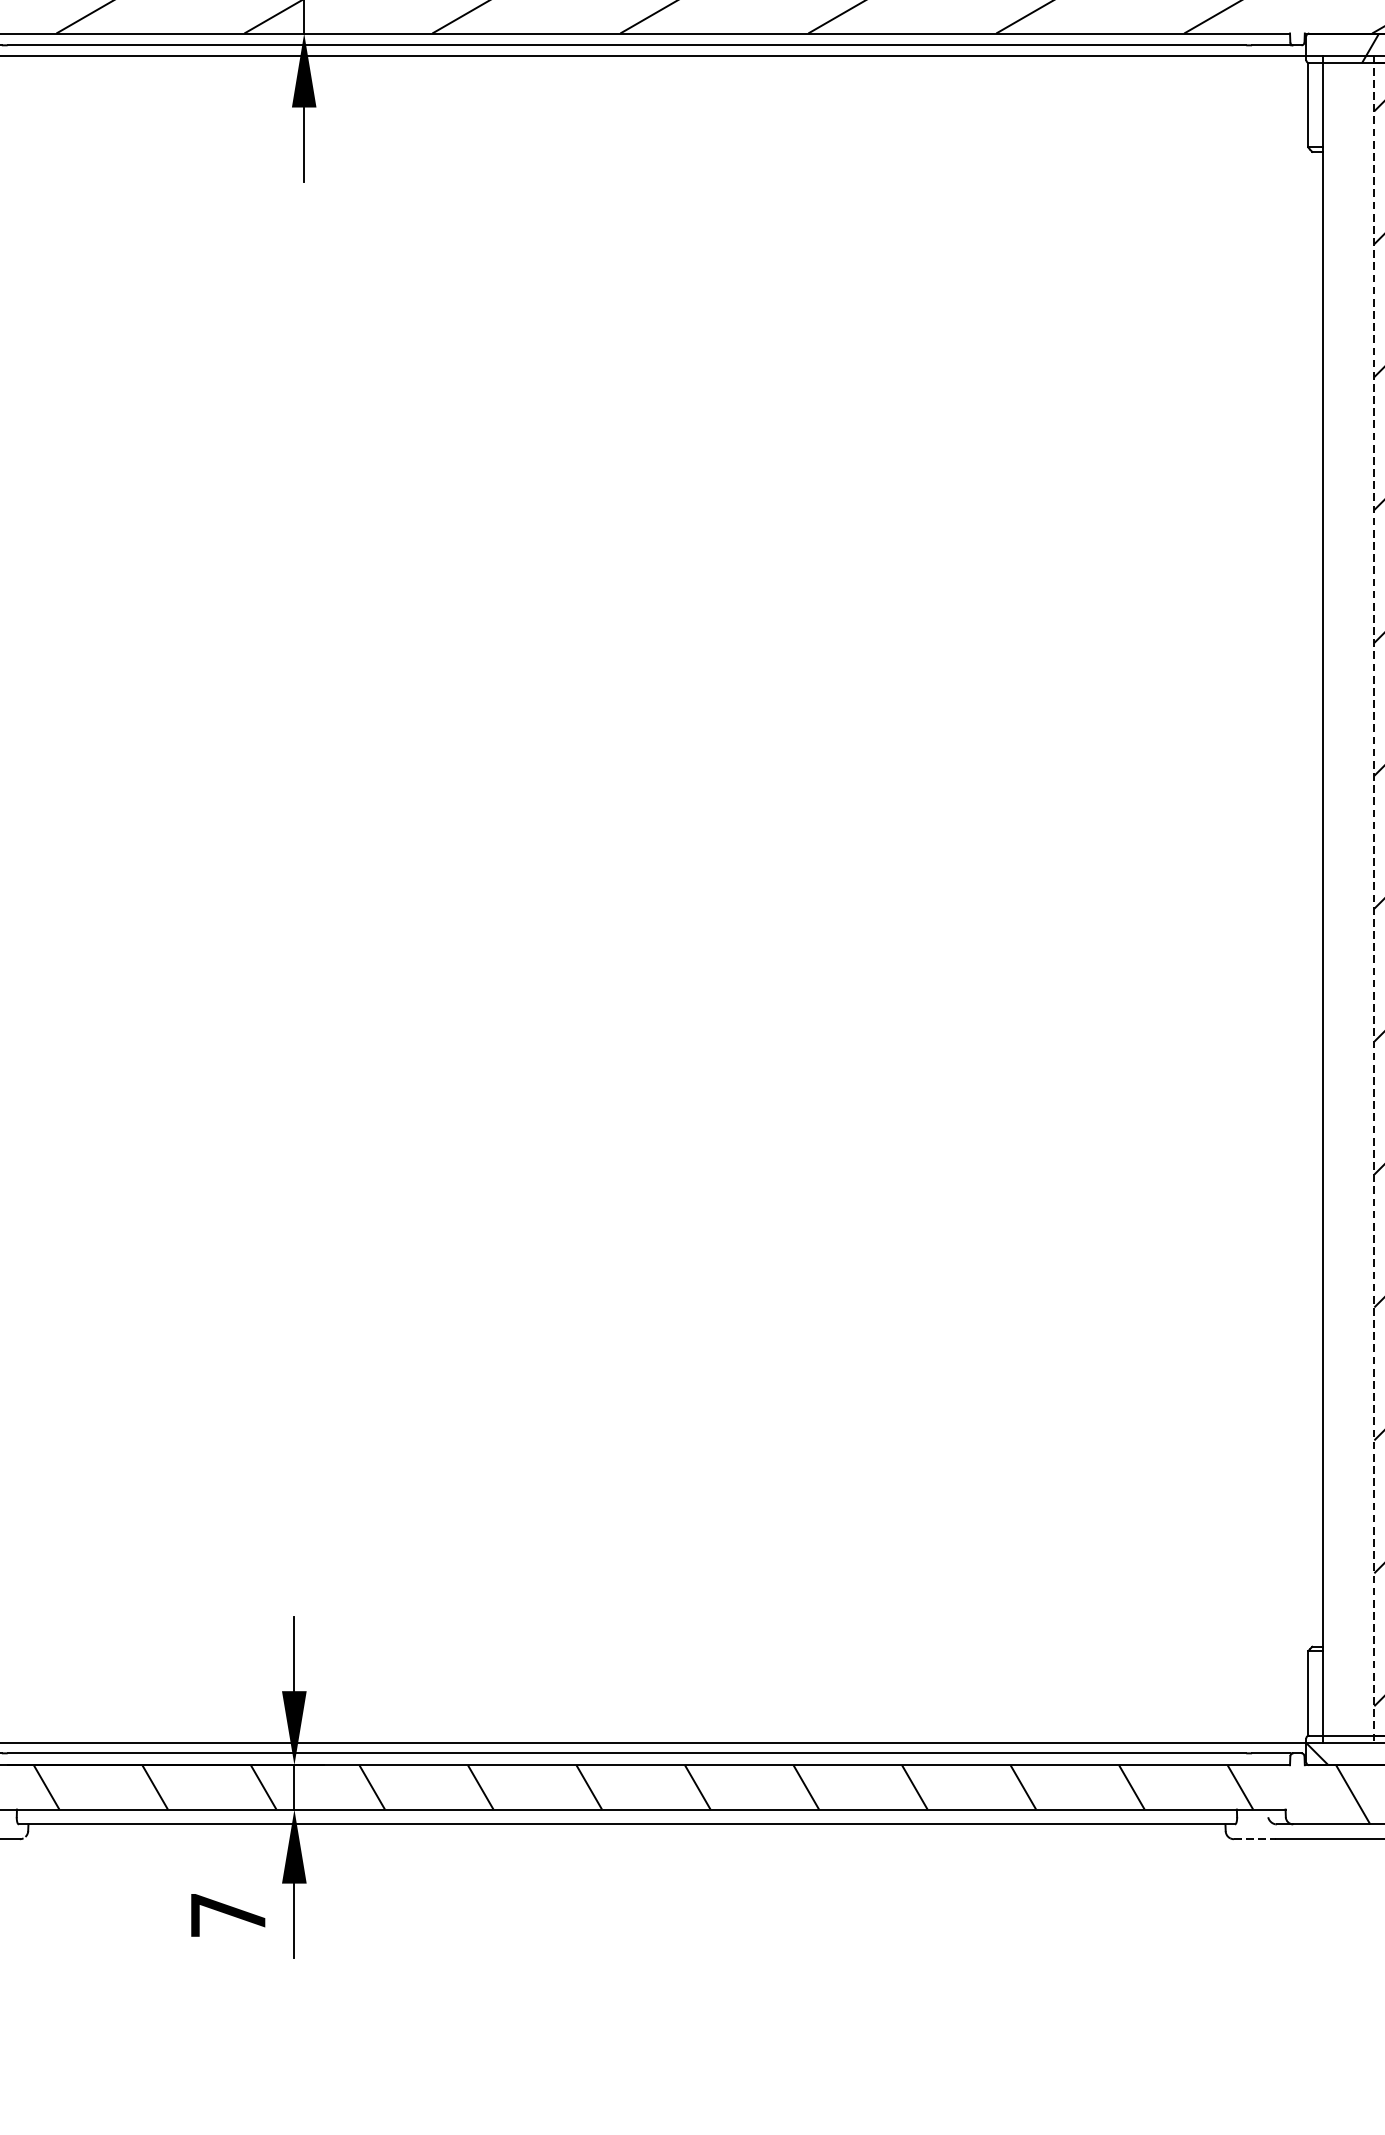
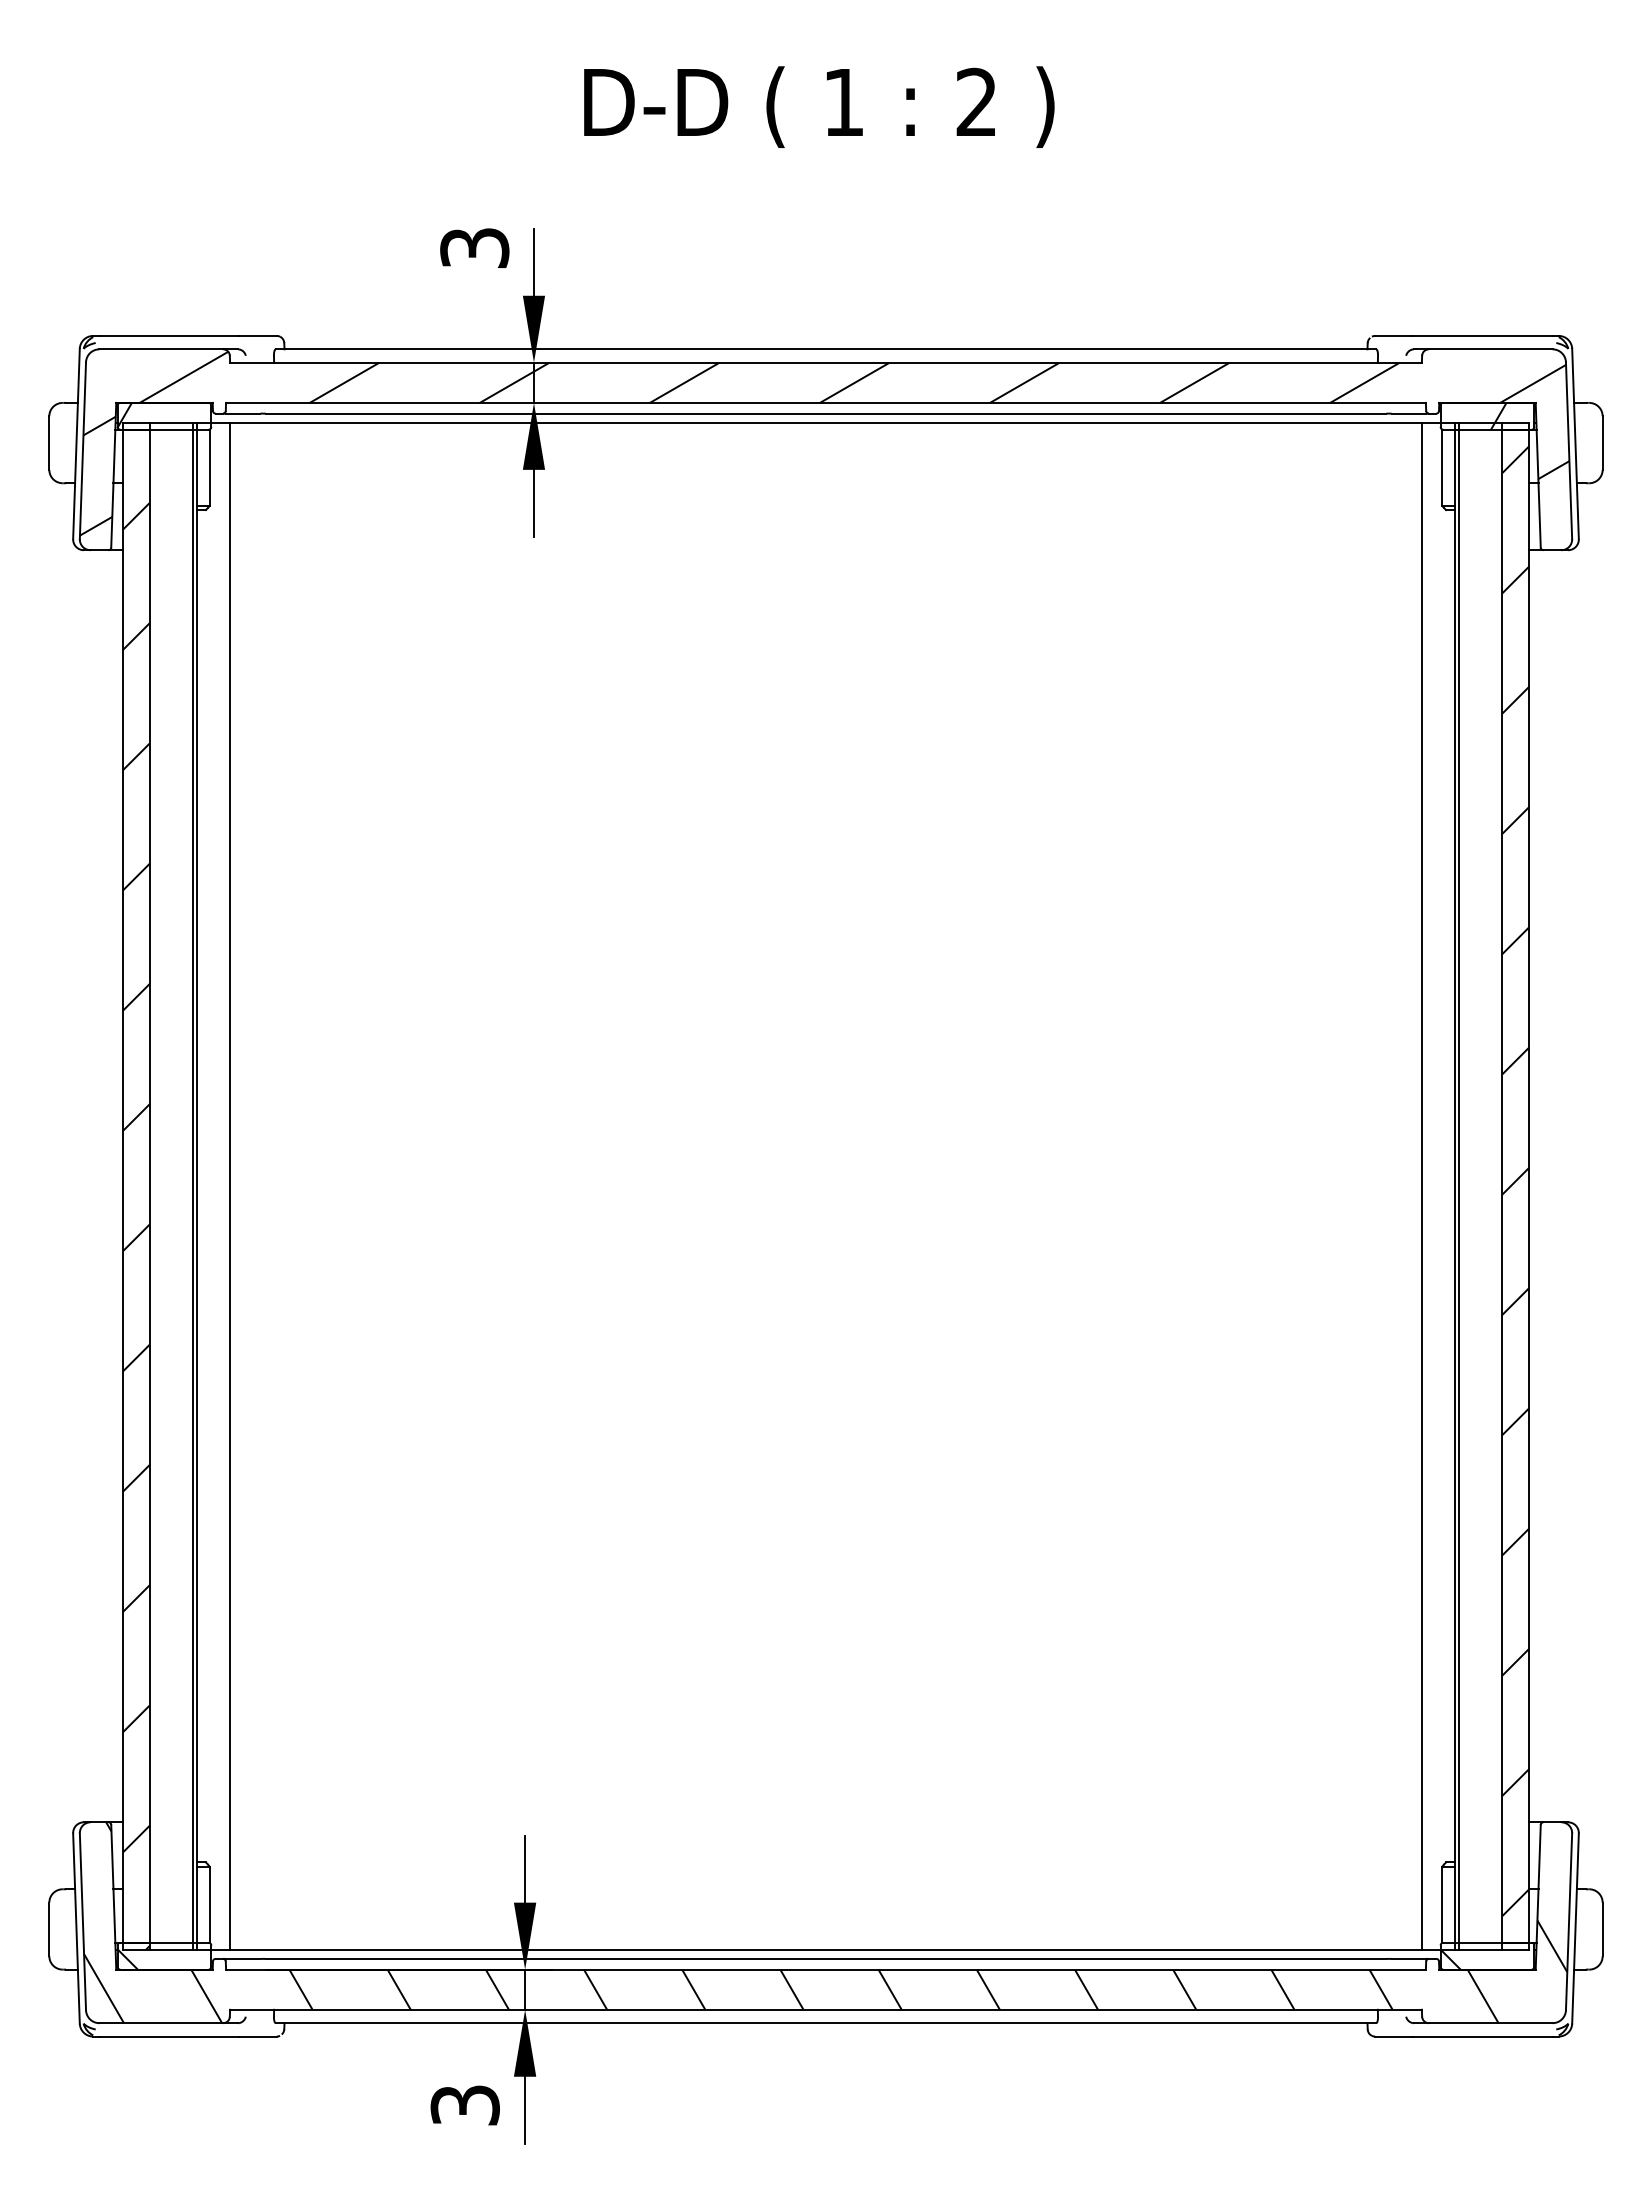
line: (1285, 898) -> (1421, 1185), added
line: (1327, 898) -> (1459, 1185), added
line: (1374, 899) -> (1502, 1186), dashed -> solid
line: (1255, 1839) -> (1394, 2036), dashed -> solid
text: (227, 1915) -> (464, 2105), 7 -> 3

